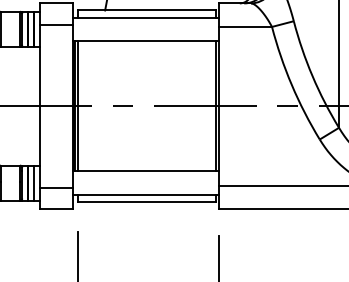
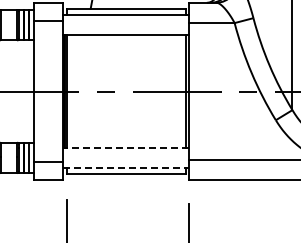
line: (145, 171) -> (125, 147), solid -> dashed
line: (145, 195) -> (125, 168), solid -> dashed

